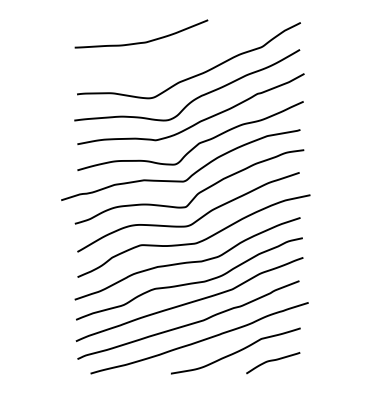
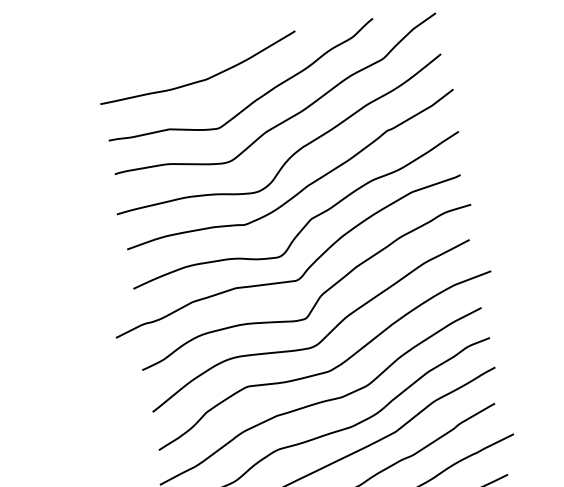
curve: (174, 60) -> (254, 99), added

